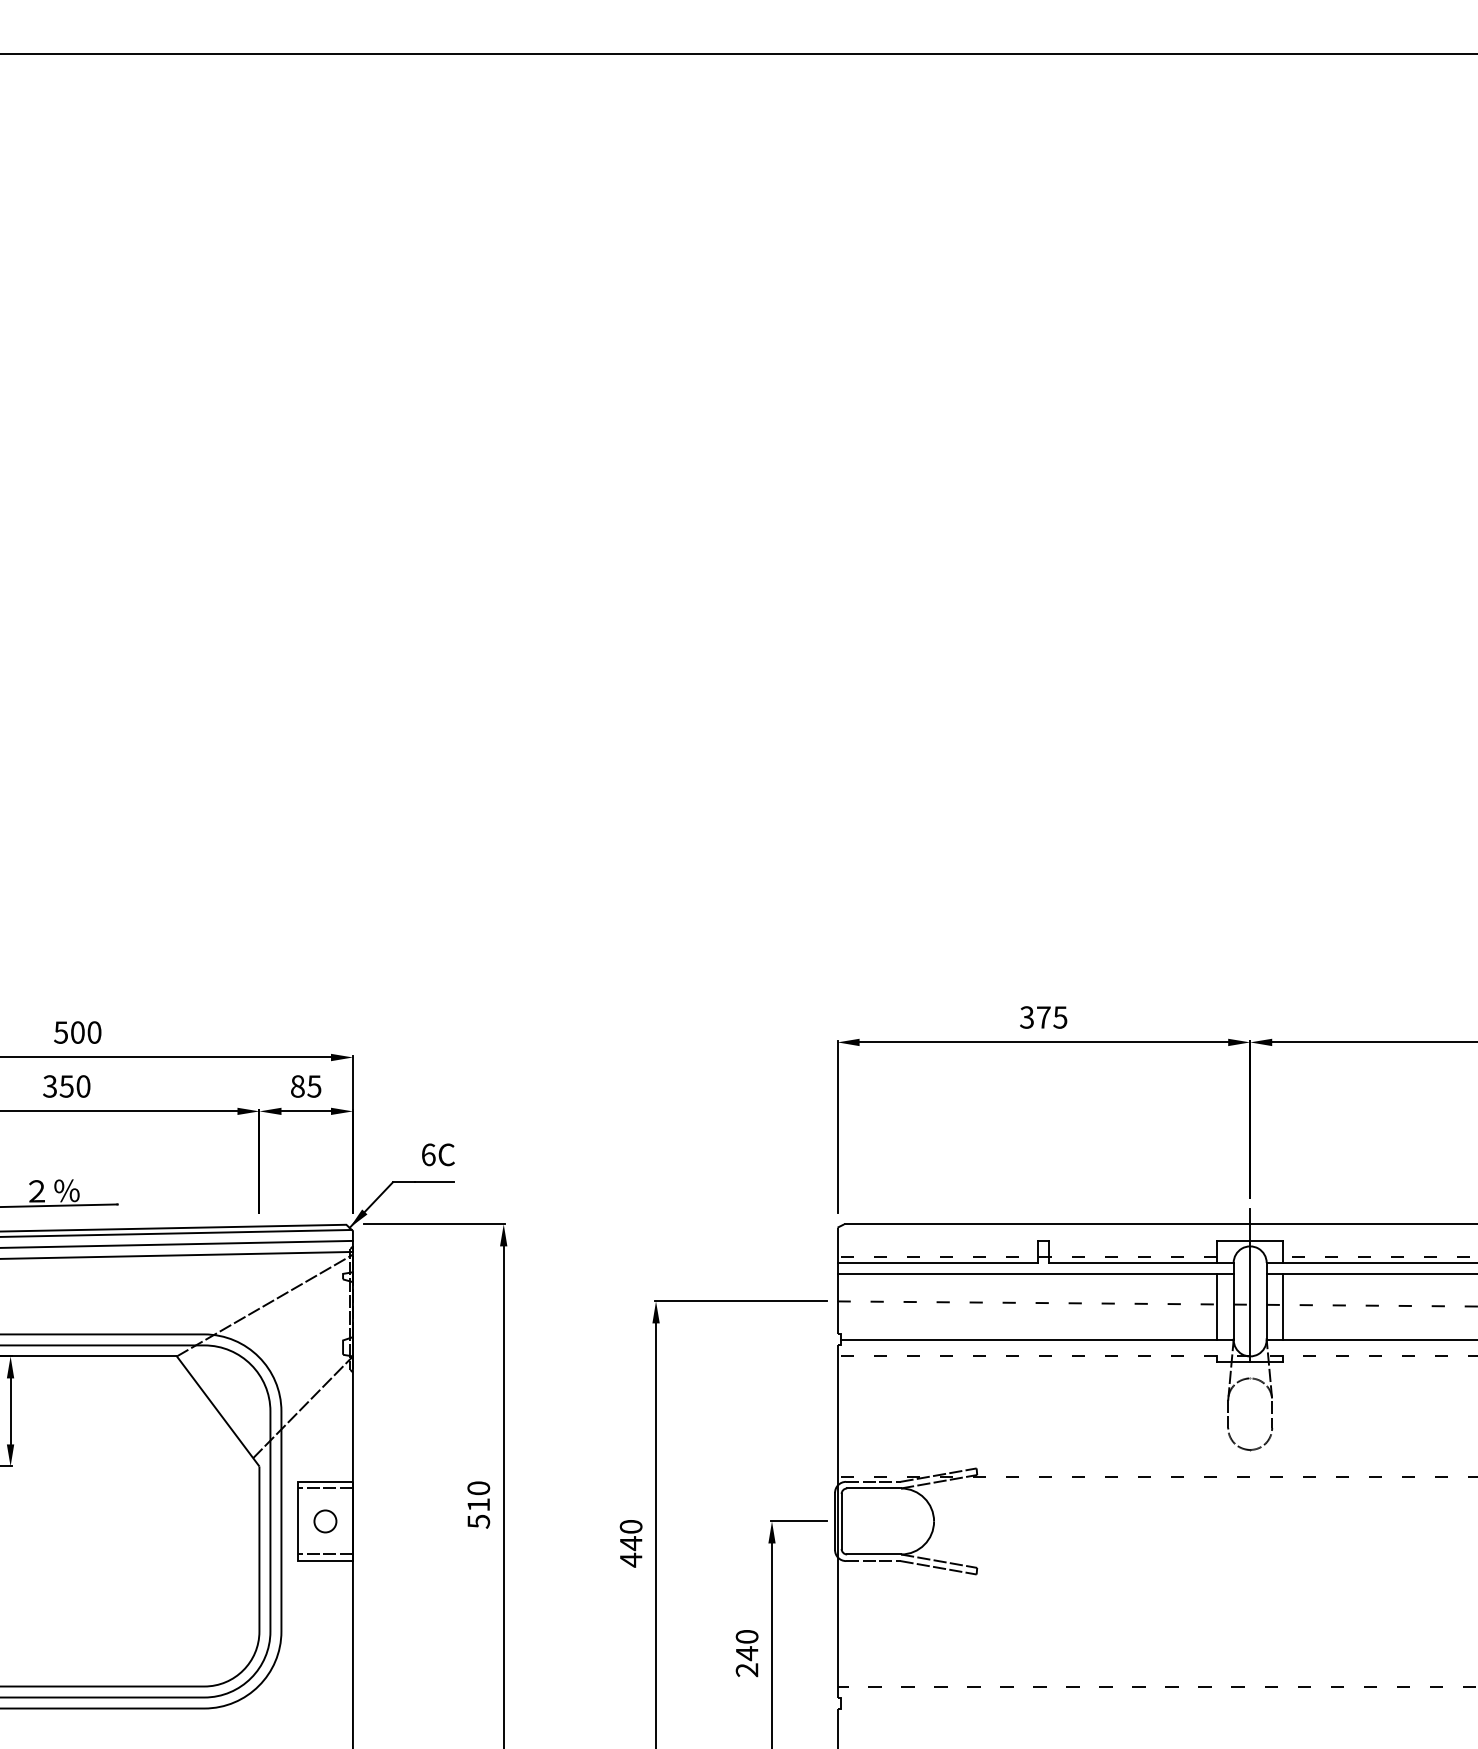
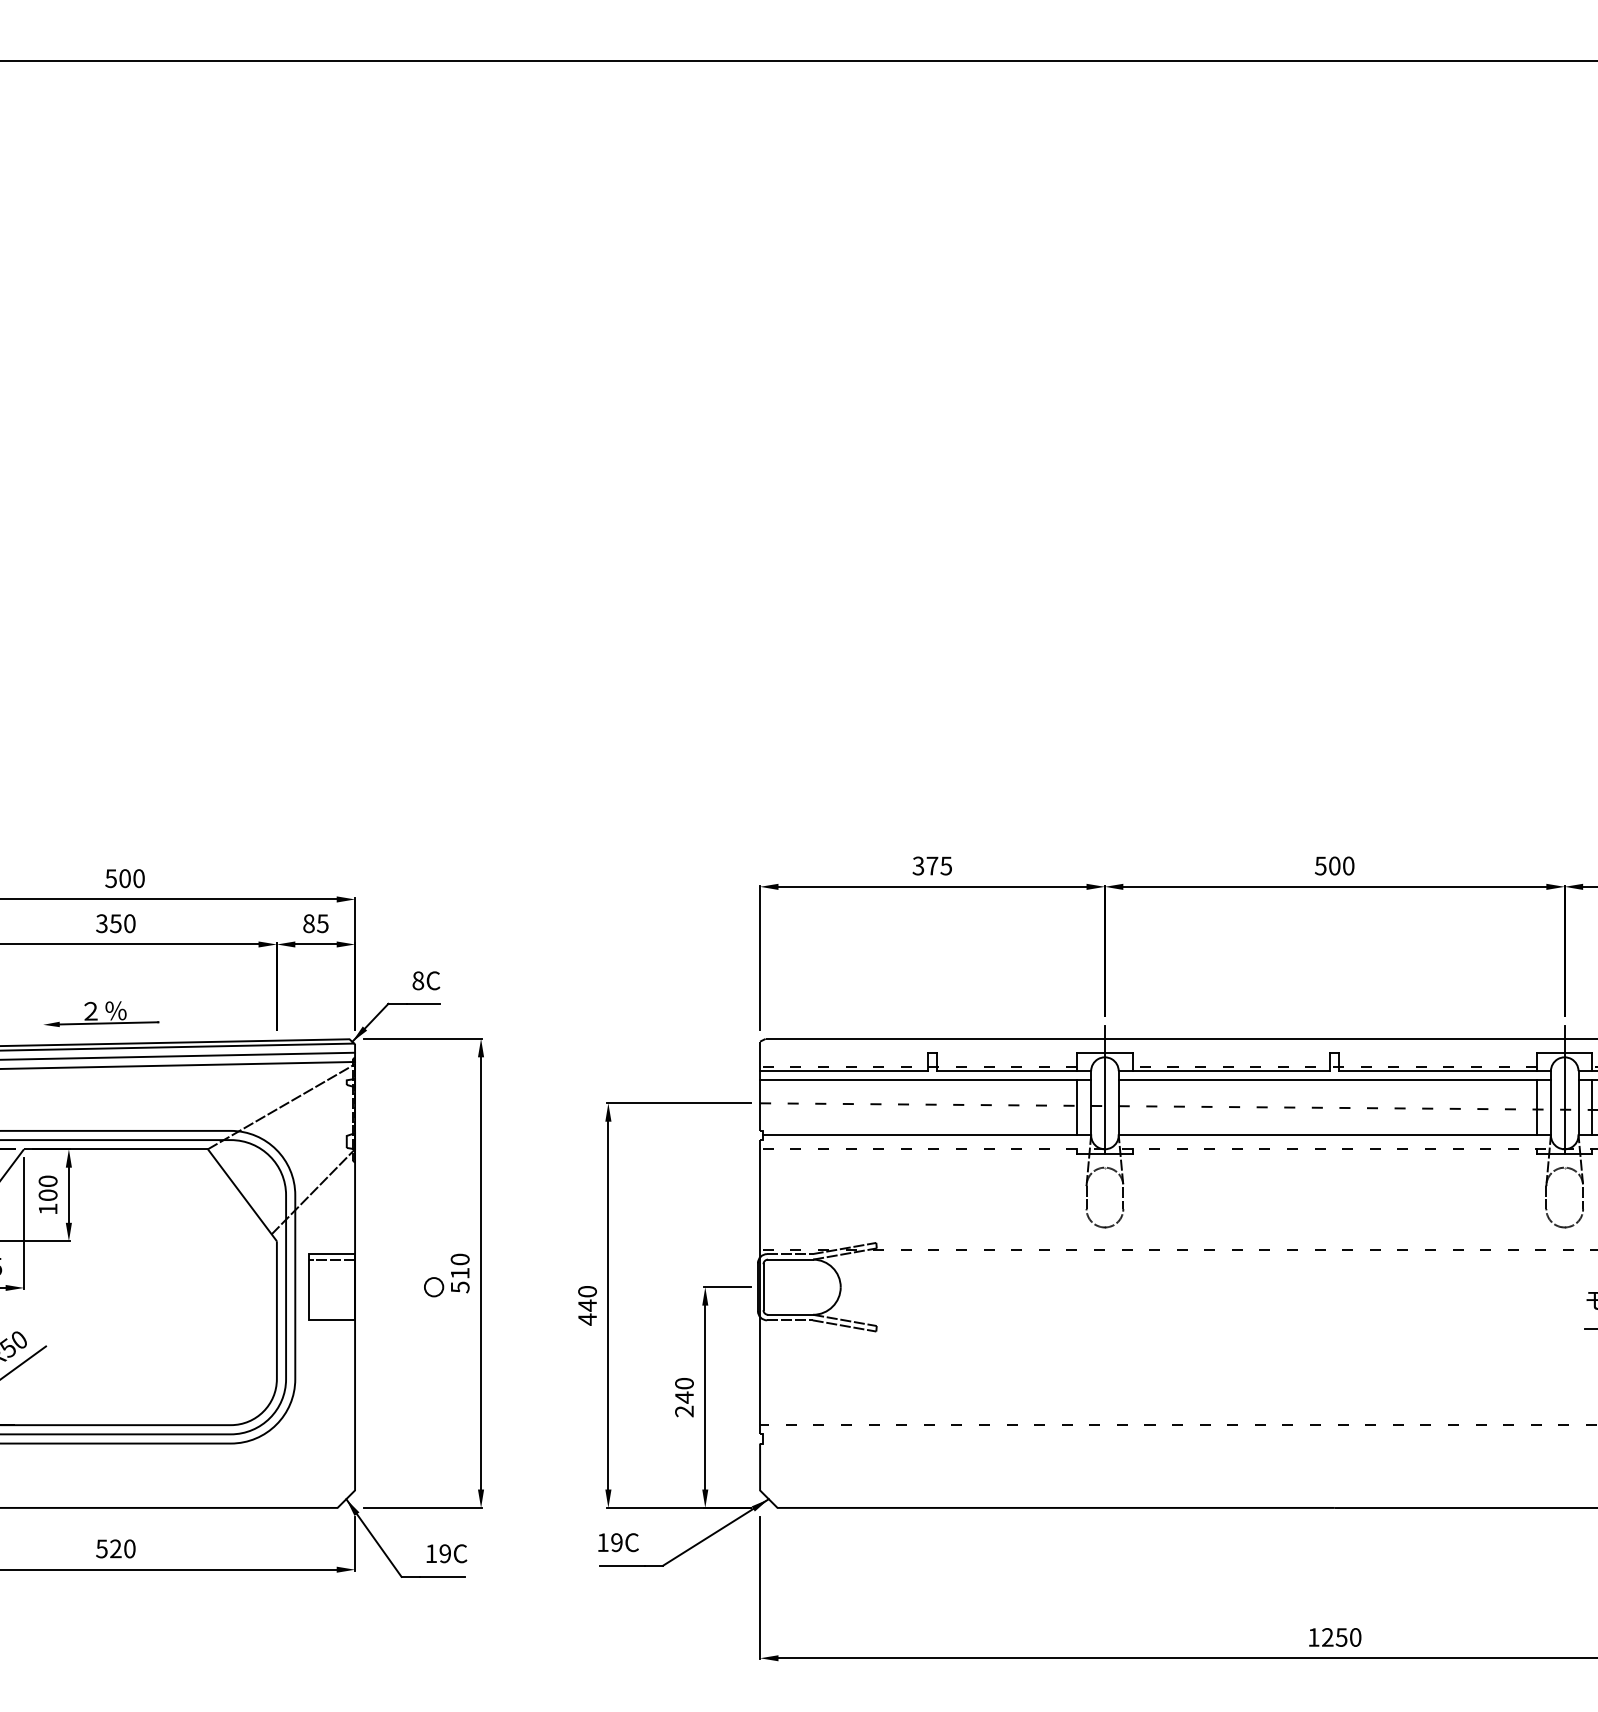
text: (428, 1154) -> (418, 980), 6C -> 8C
line: (1283, 1306) -> (1132, 1107), removed
circle: (325, 1521) -> (434, 1287), moved
line: (325, 1554) -> (332, 1314), removed

